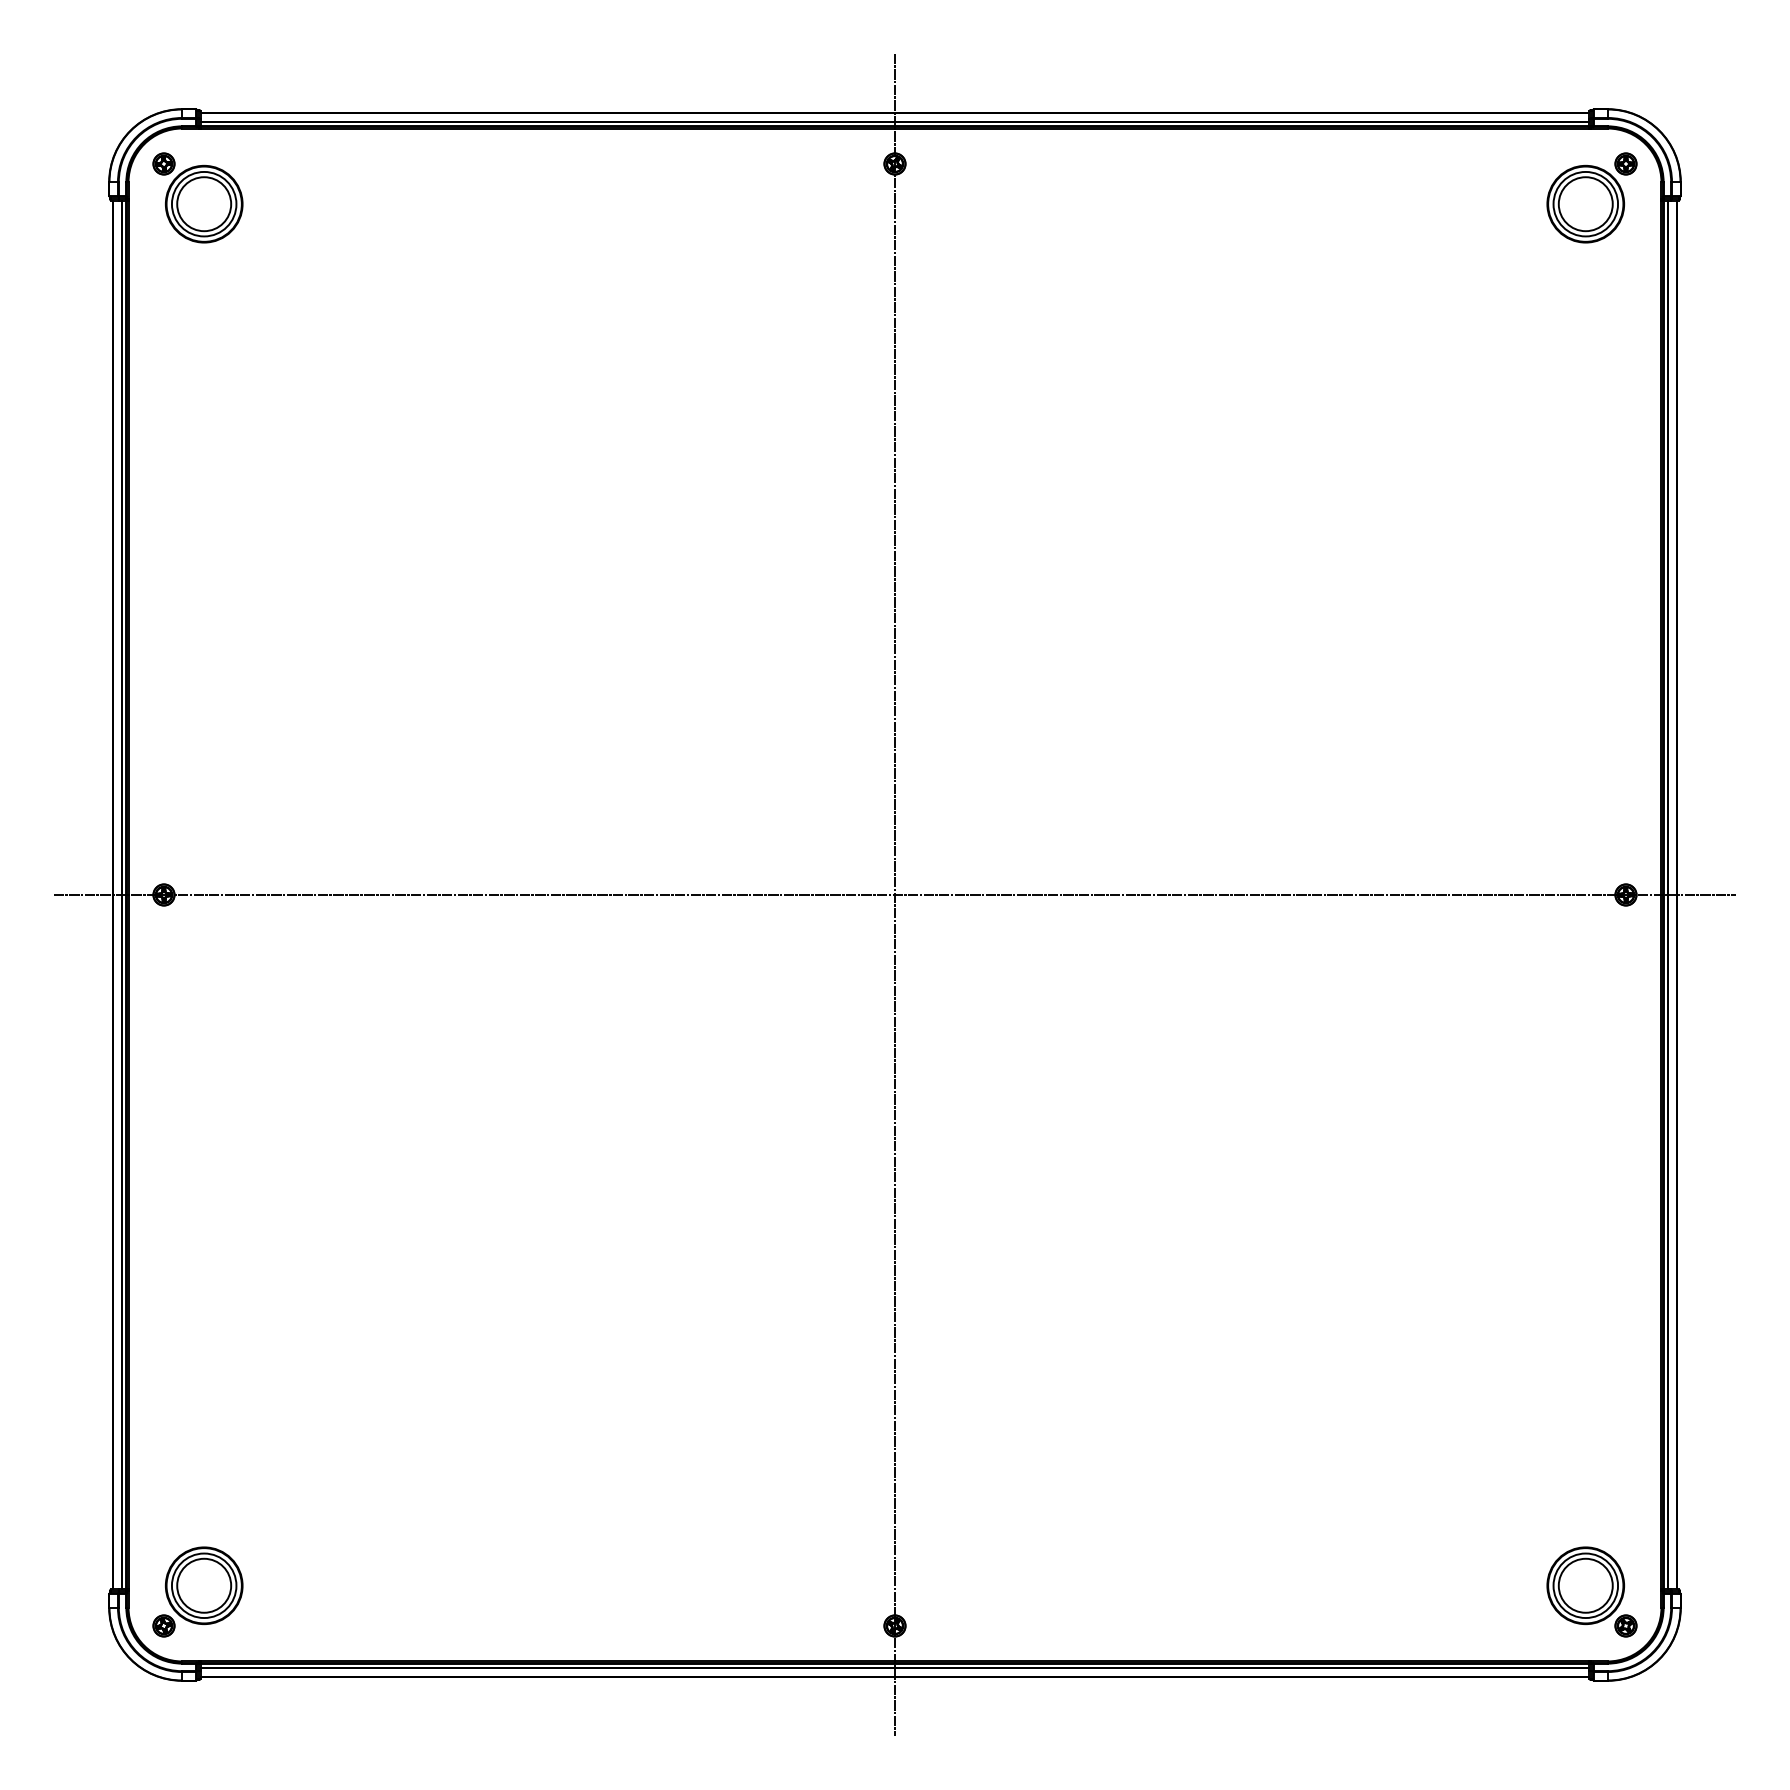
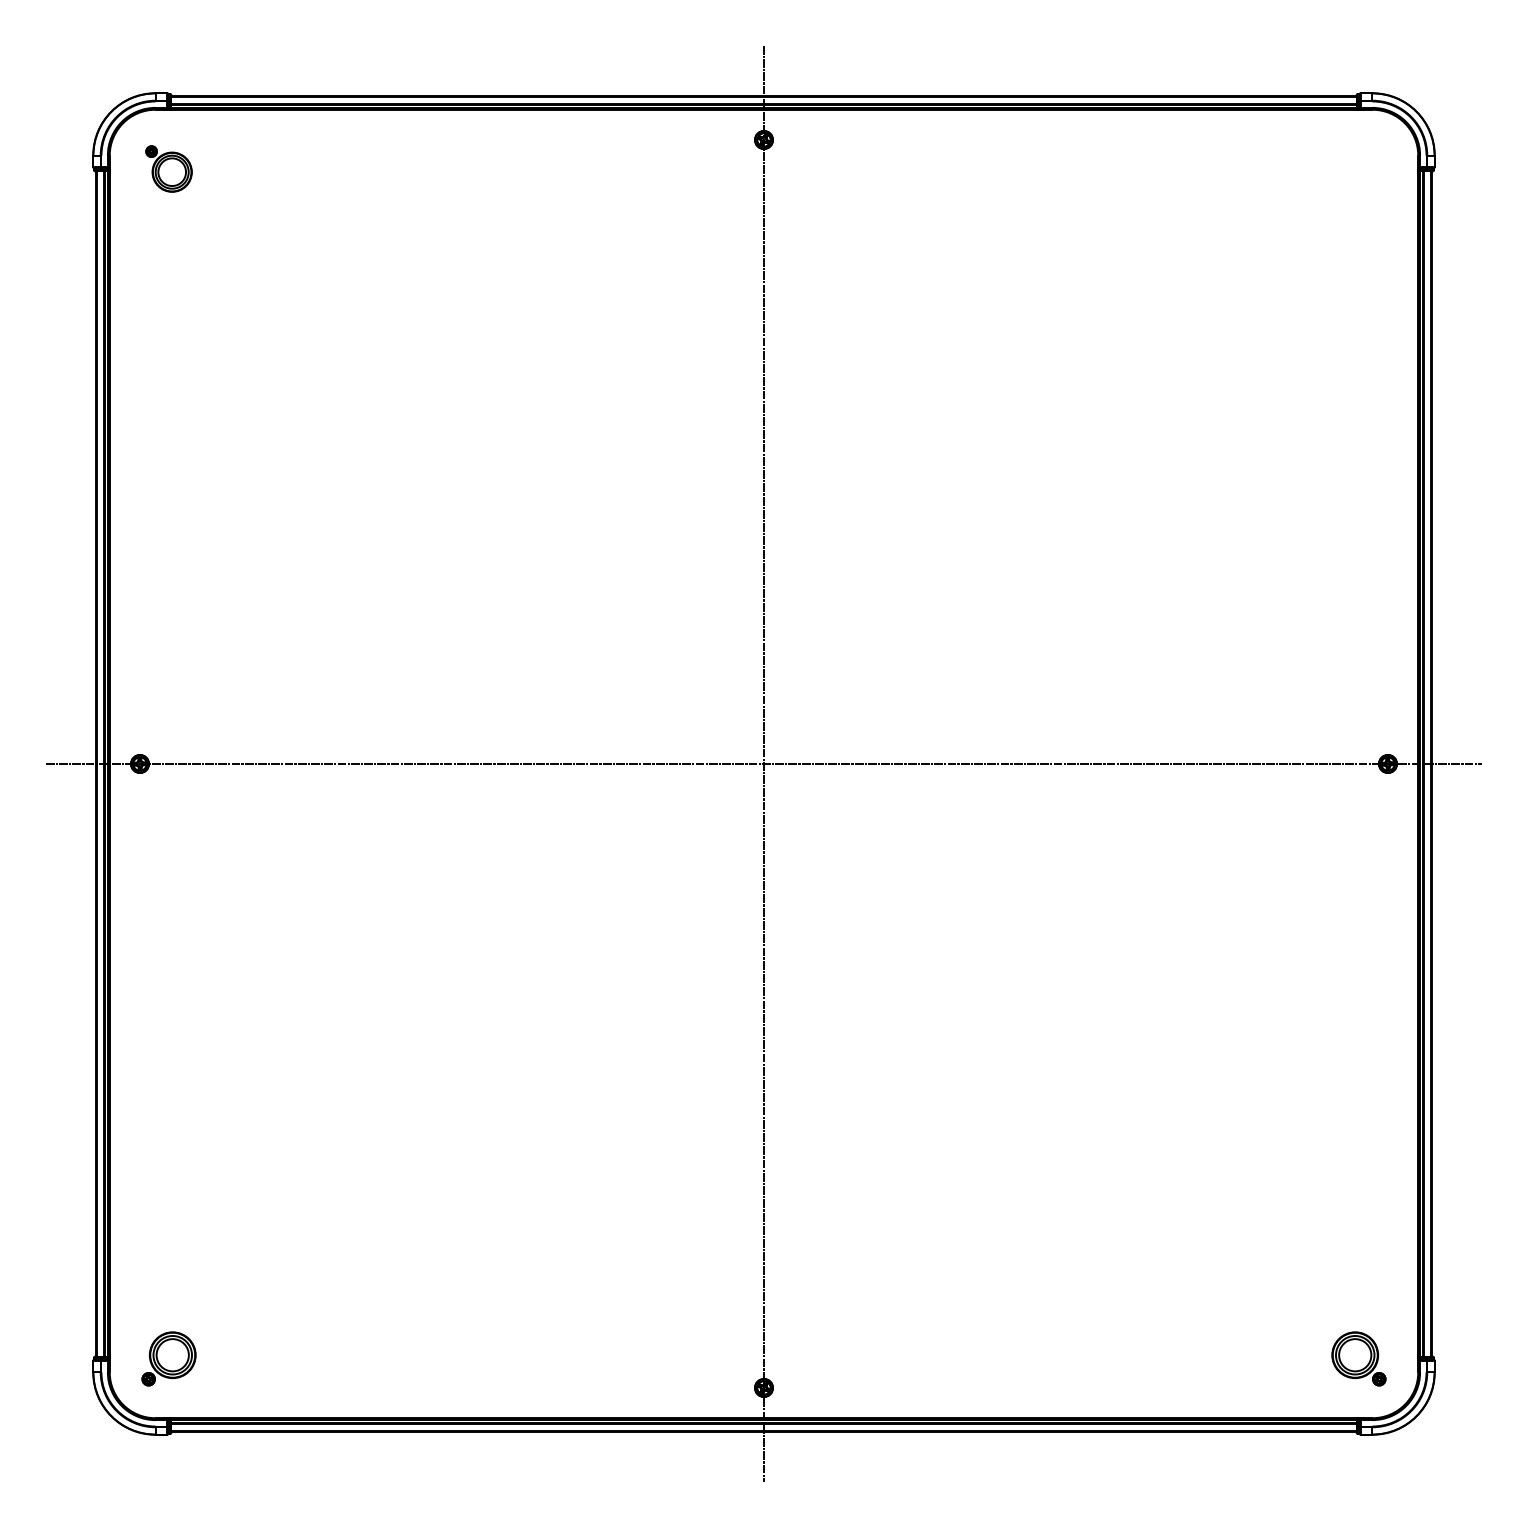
part: (197, 197) -> (168, 168), size x0.6
part: (1591, 197) -> (1358, 168), removed
part: (197, 1591) -> (168, 1358), size x0.7
part: (1591, 1591) -> (1358, 1358), size x0.7

